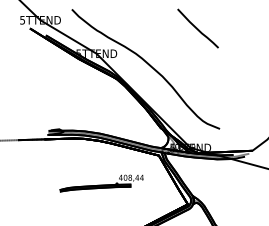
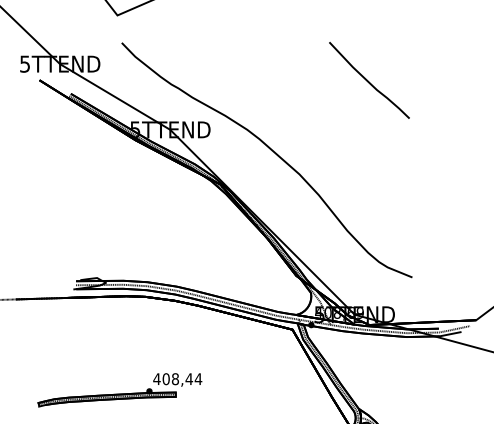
part: (101, 183) -> (119, 390), moved

